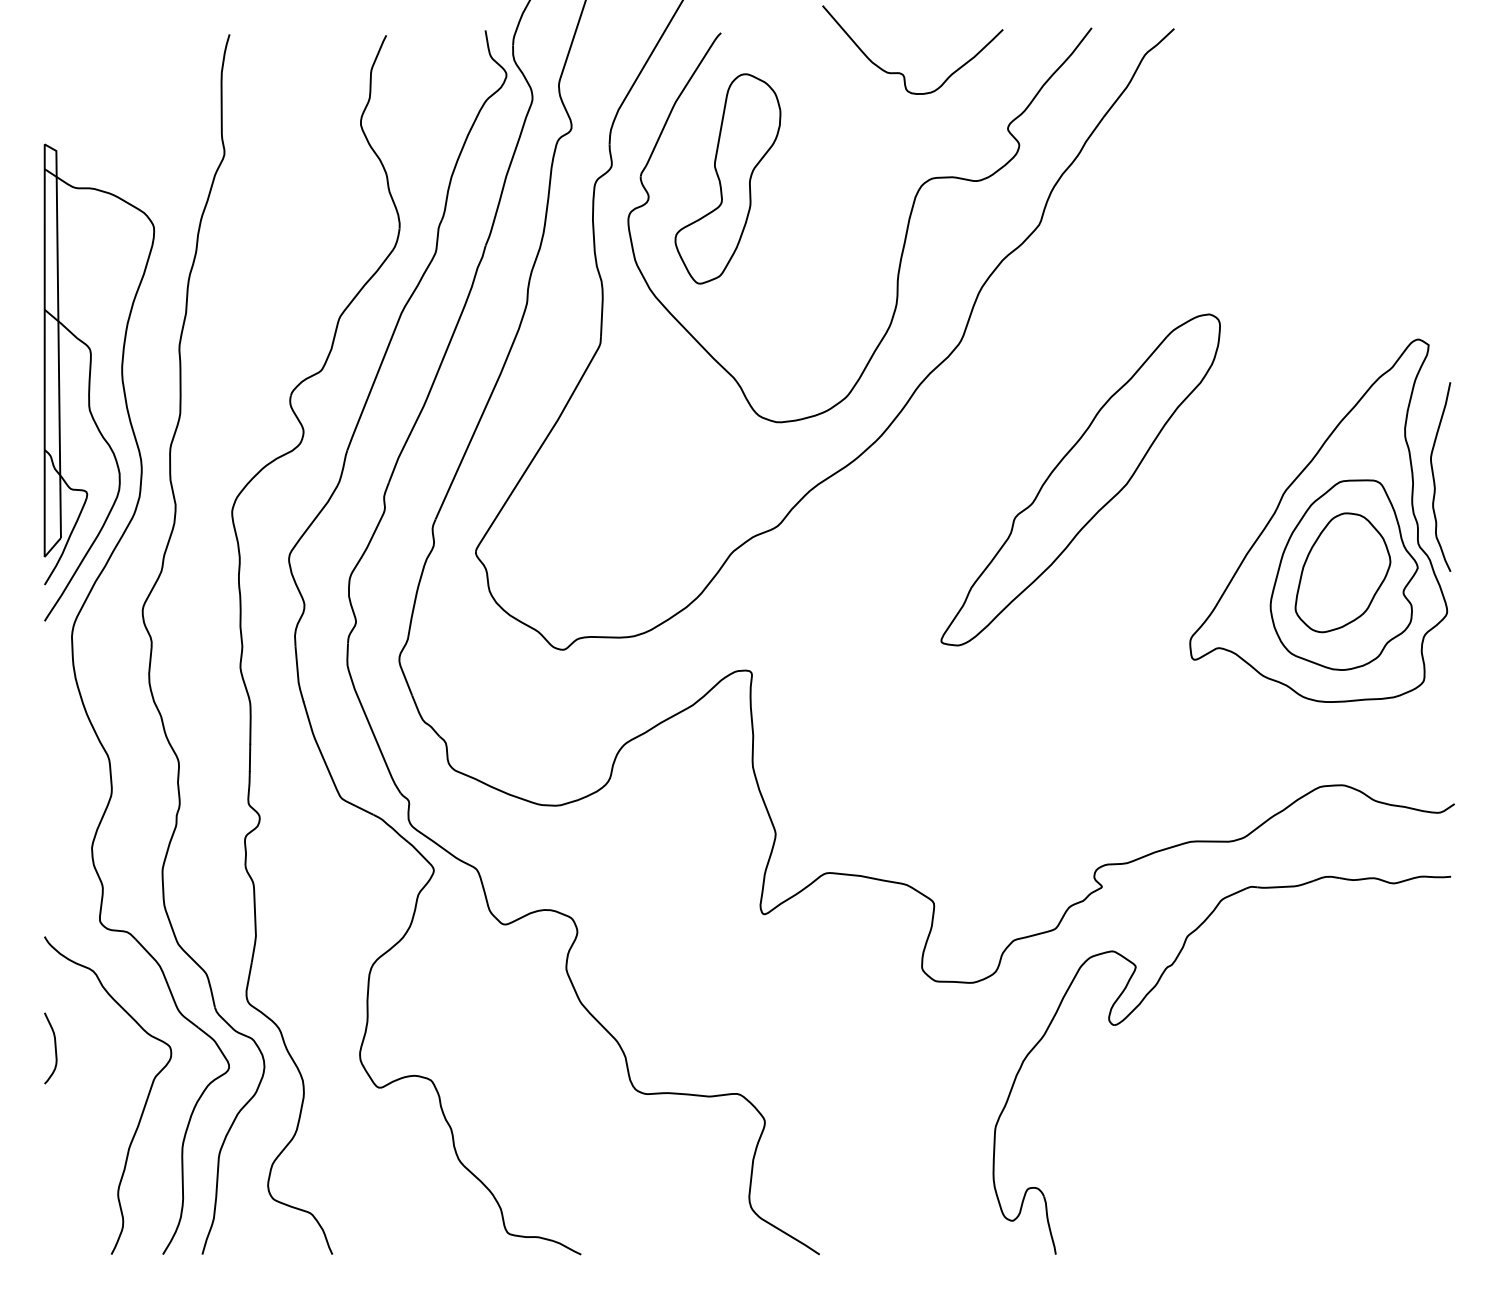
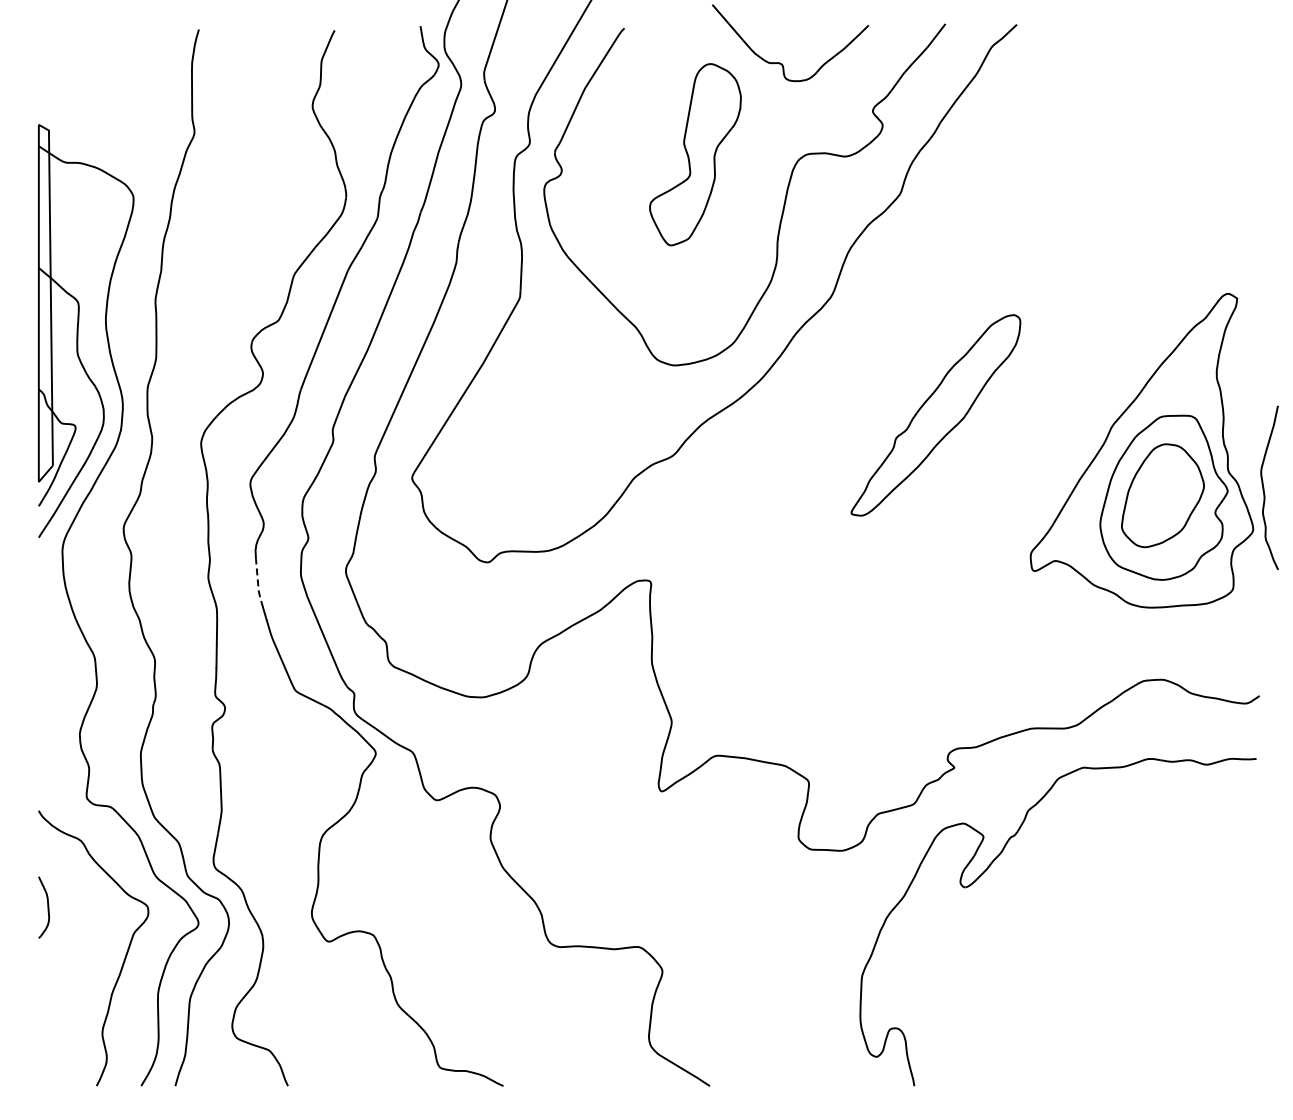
part: (728, 178) -> (695, 154), moved
curve: (1434, 476) -> (1264, 487), moved
part: (1080, 480) -> (935, 415), size x0.7
line: (298, 676) -> (258, 585), solid -> dashed

